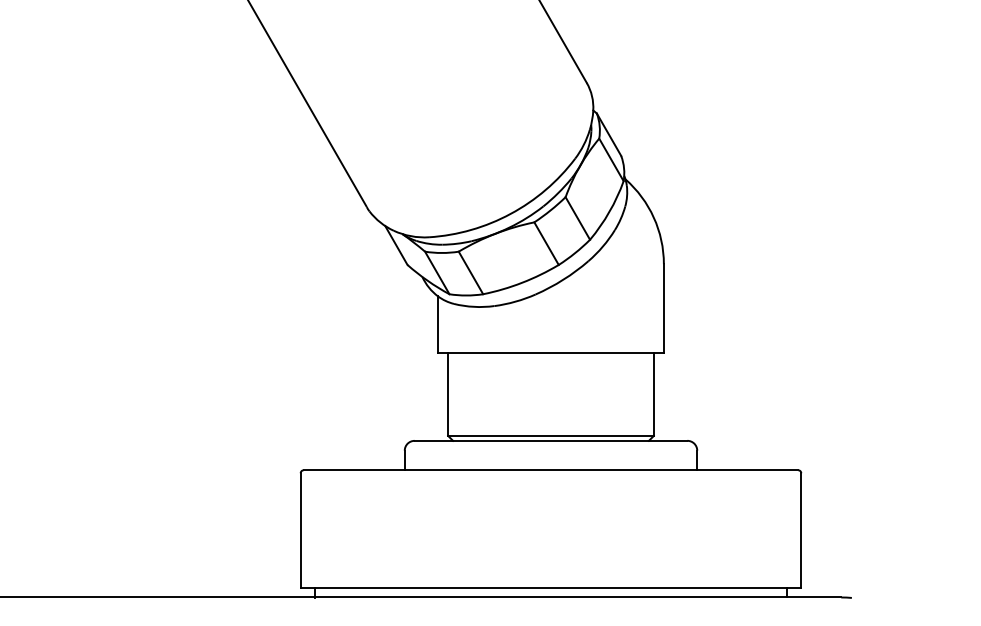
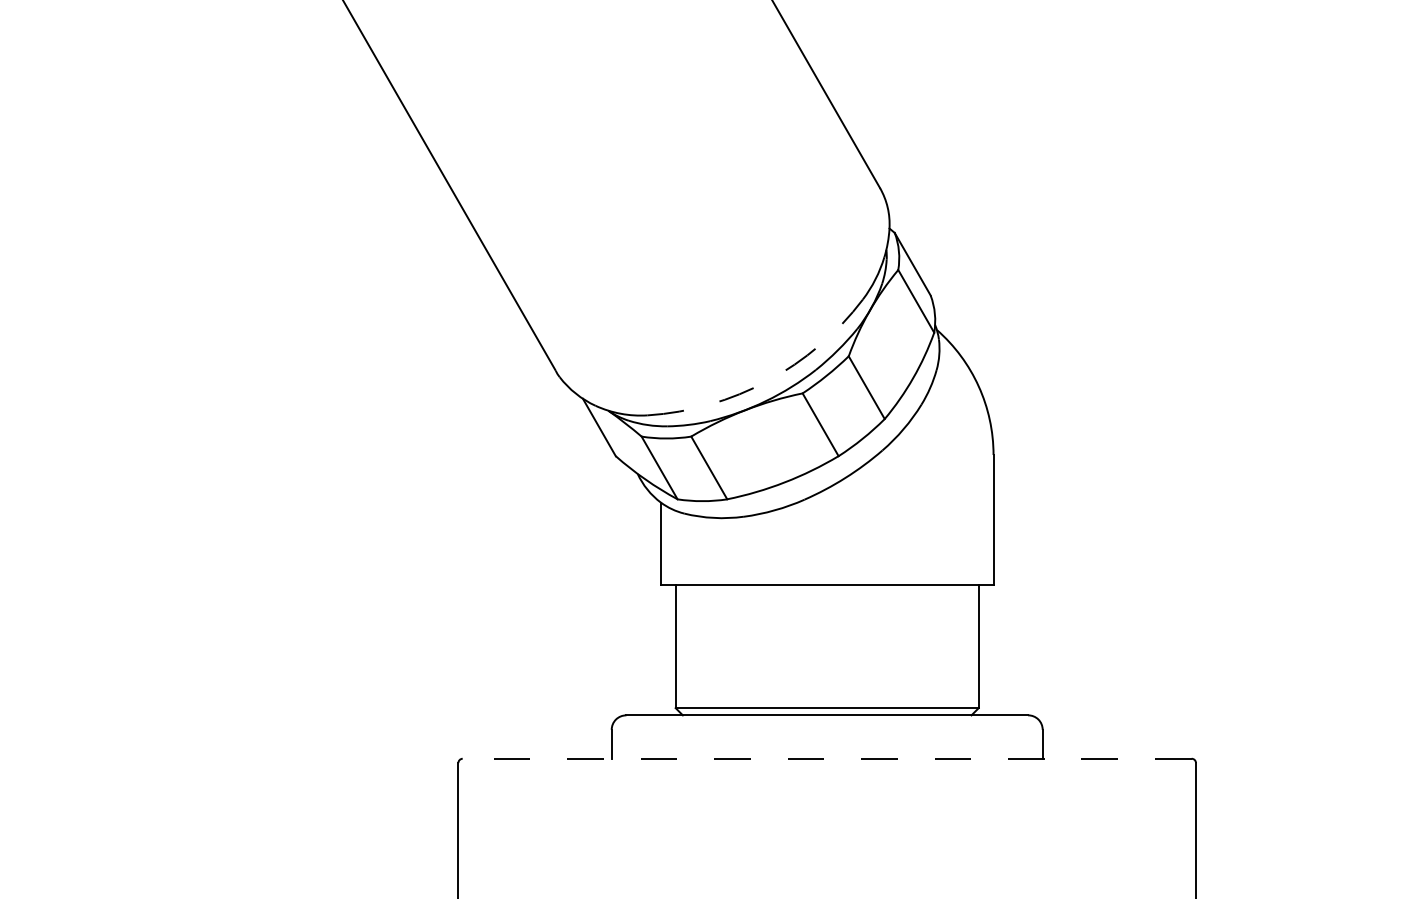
arc: (510, 213) -> (767, 380), solid -> dashed
line: (550, 470) -> (826, 759), solid -> dashed

